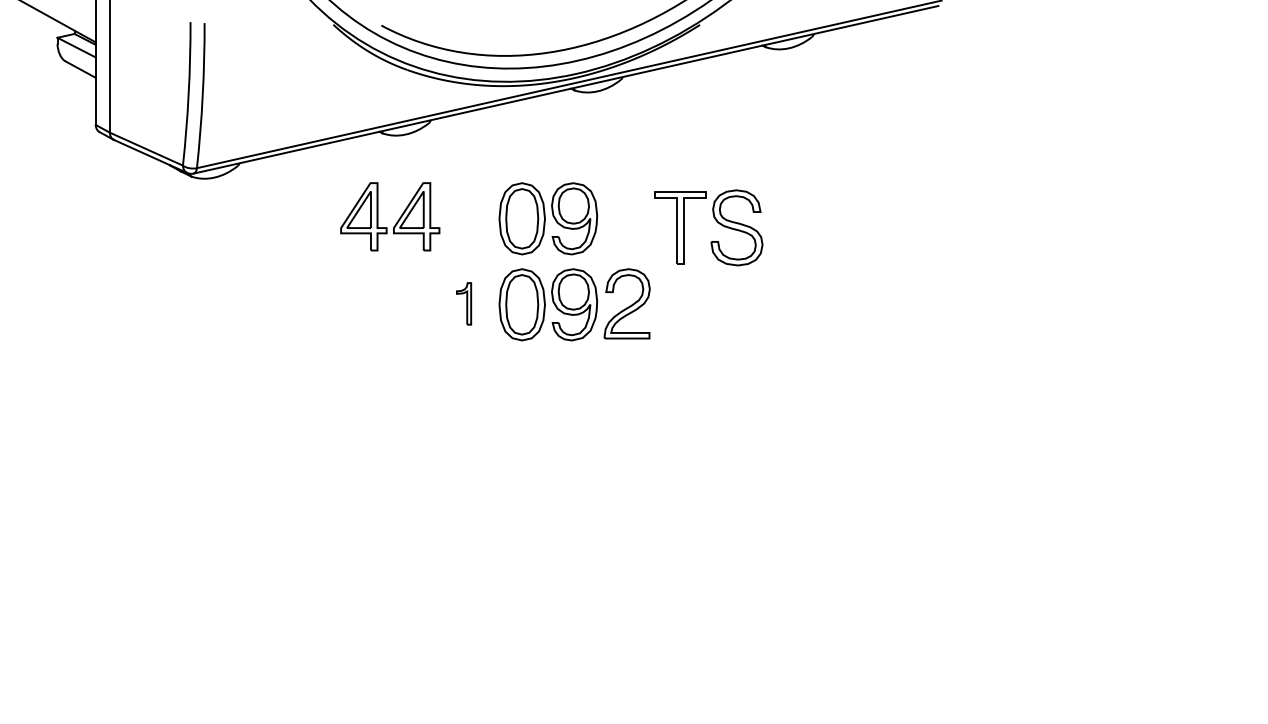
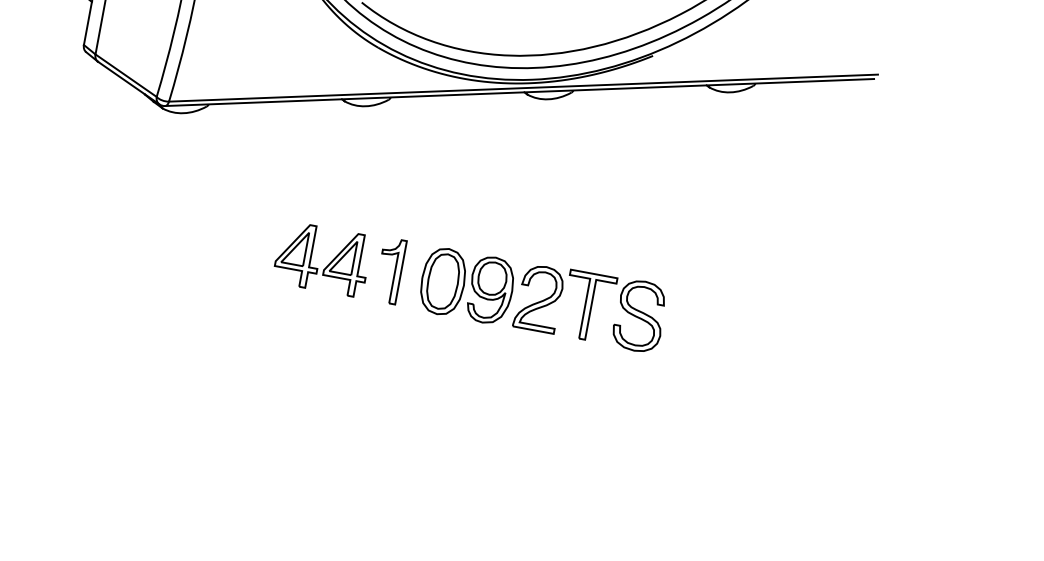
part: (548, 218) -> (481, 207), removed
part: (397, 220) -> (328, 263), moved
part: (716, 222) -> (621, 307), moved
part: (463, 303) -> (389, 270), size x1.67

